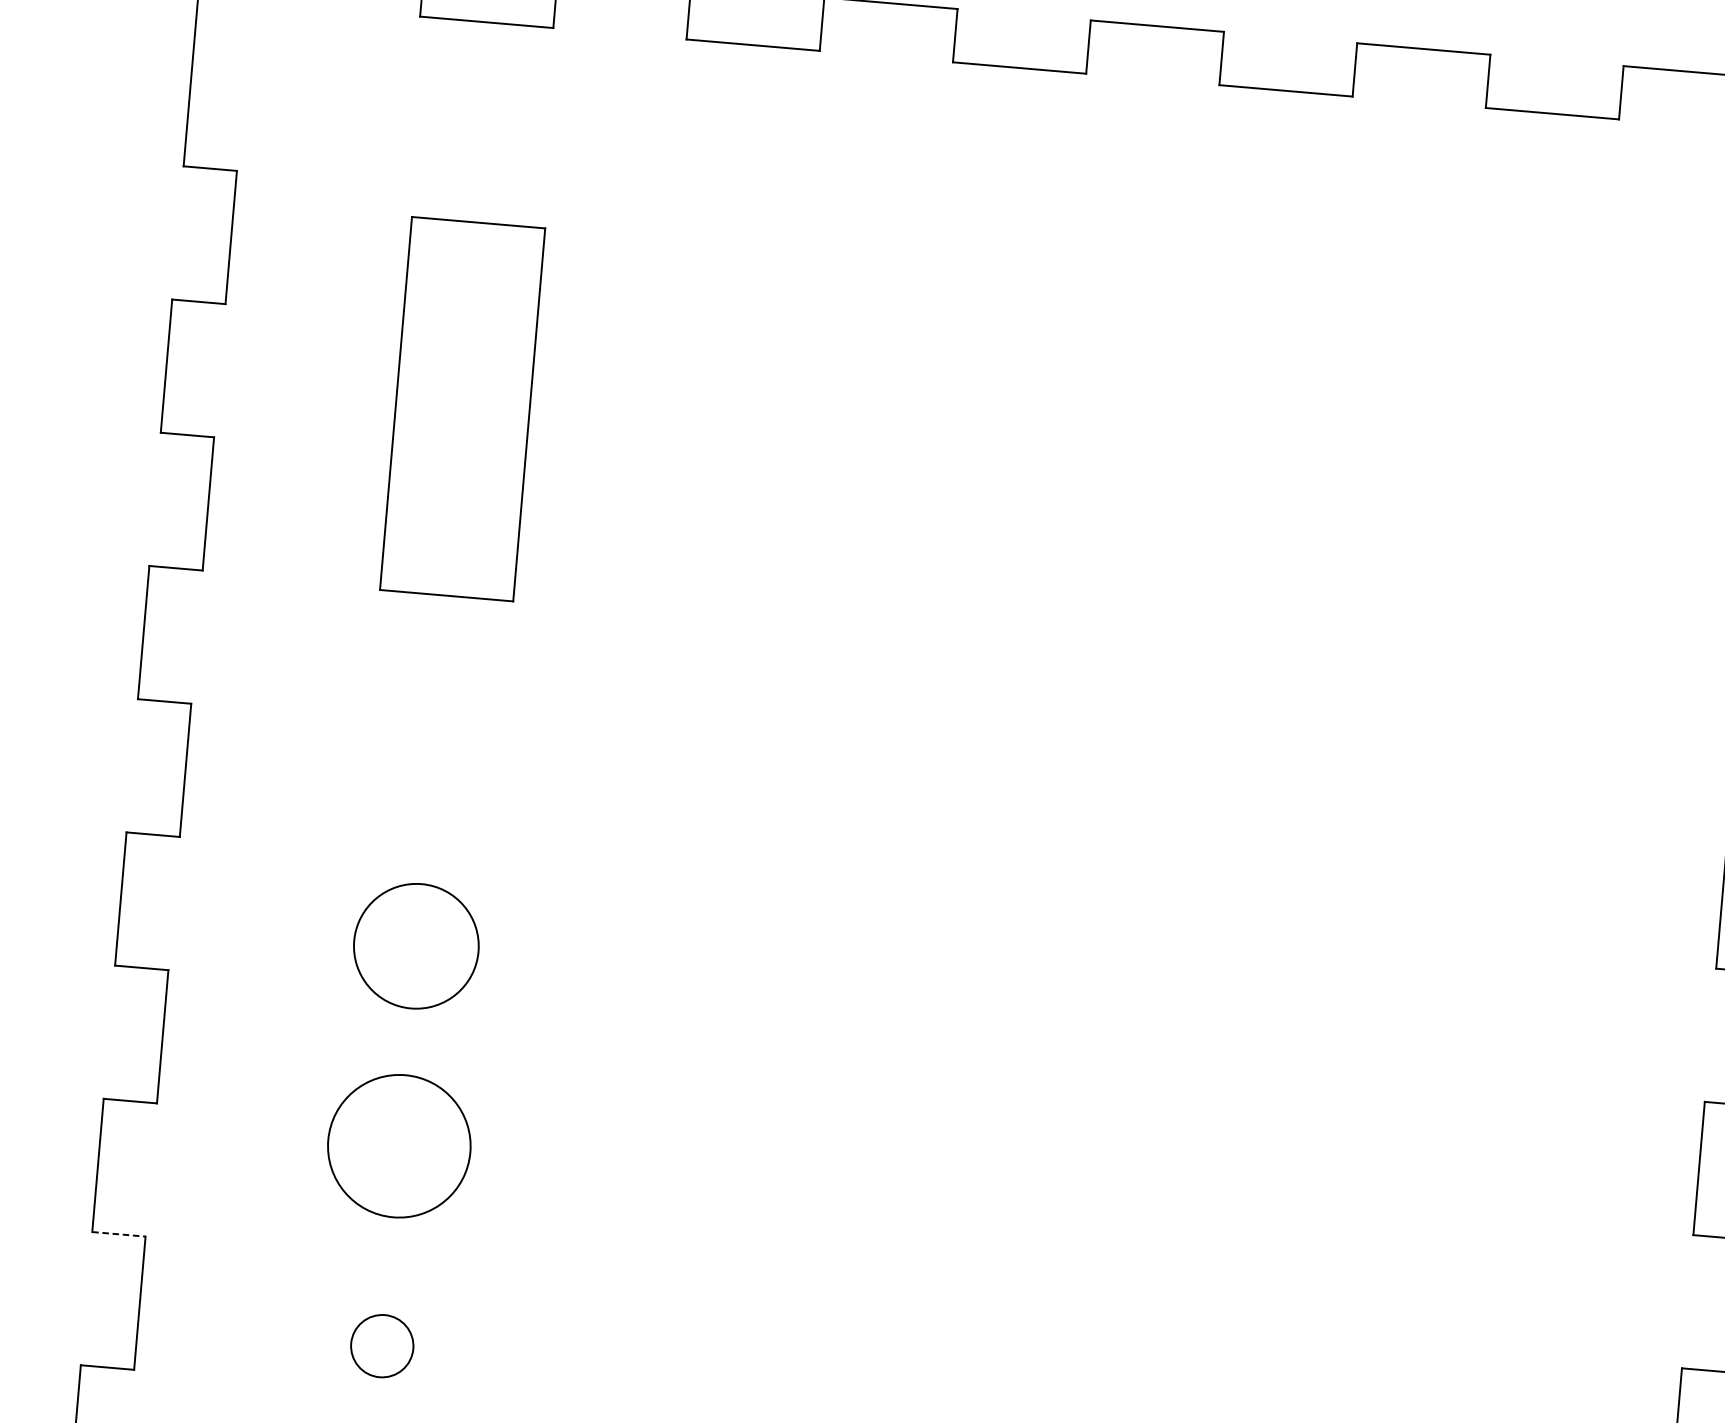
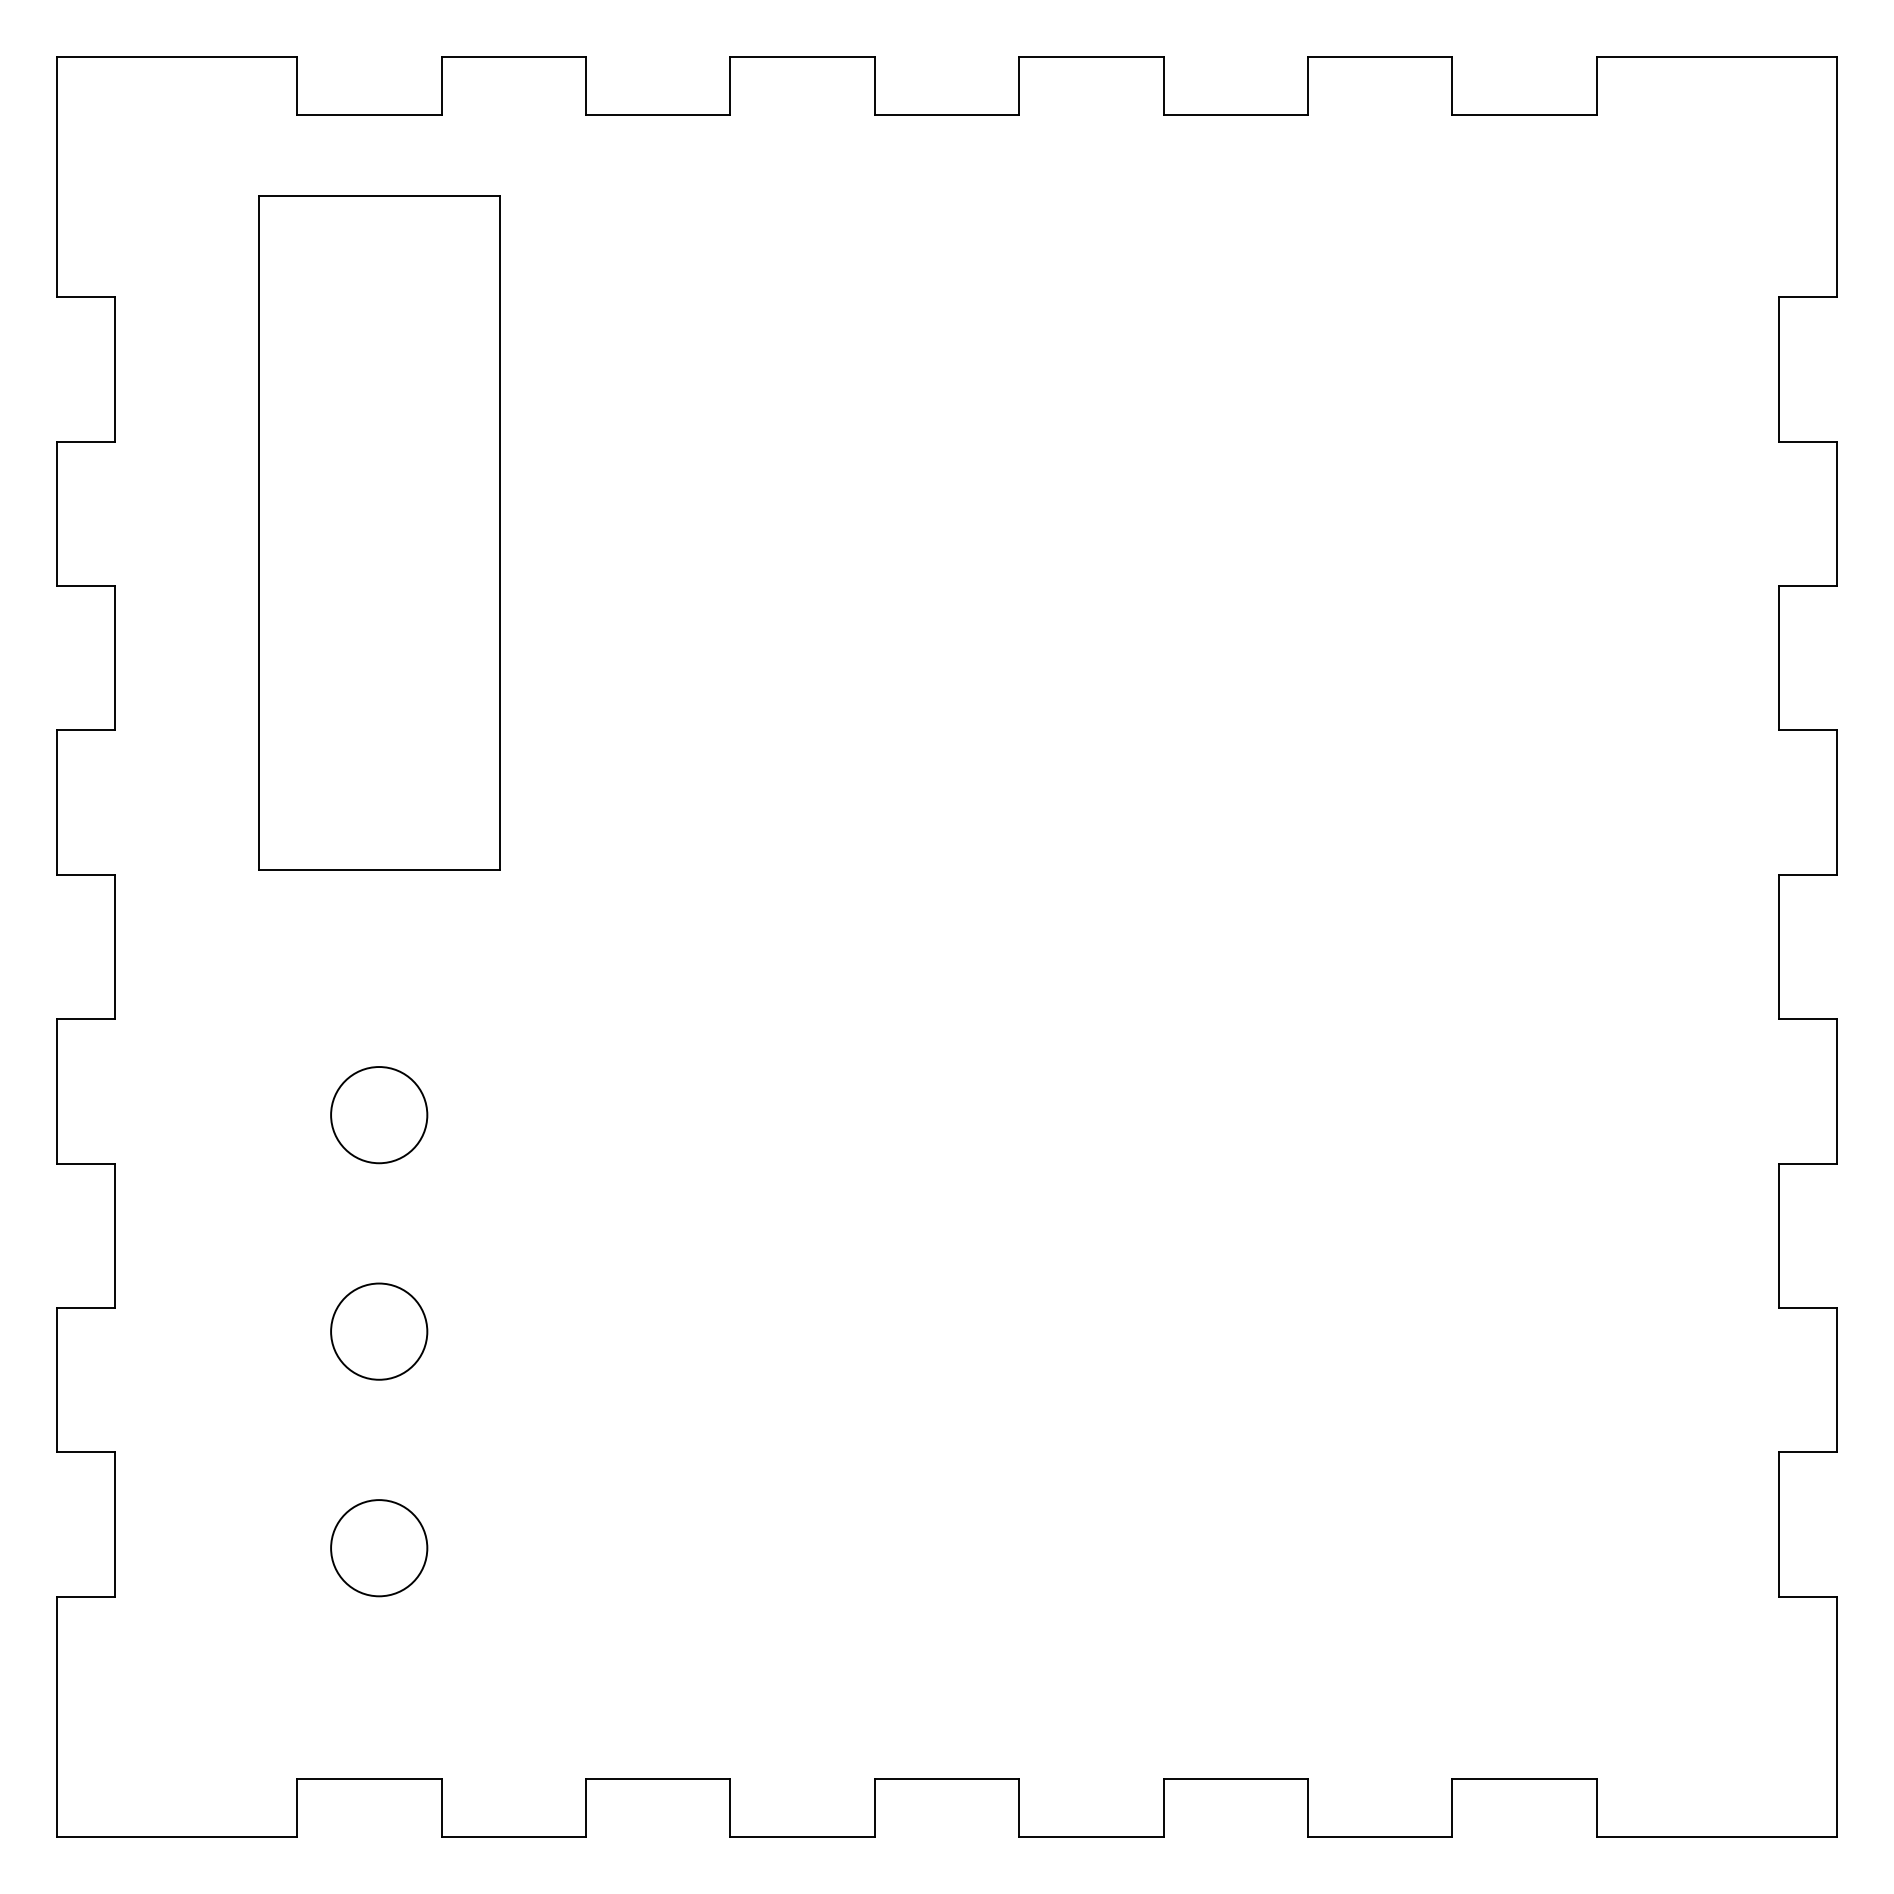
part: (462, 408) -> (379, 532), size x1.67
circle: (416, 946) -> (379, 1115), size x0.71
circle: (399, 1146) -> (379, 1331), size x0.62
line: (118, 1234) -> (85, 1452), dashed -> solid
circle: (382, 1346) -> (379, 1548), size x1.43

